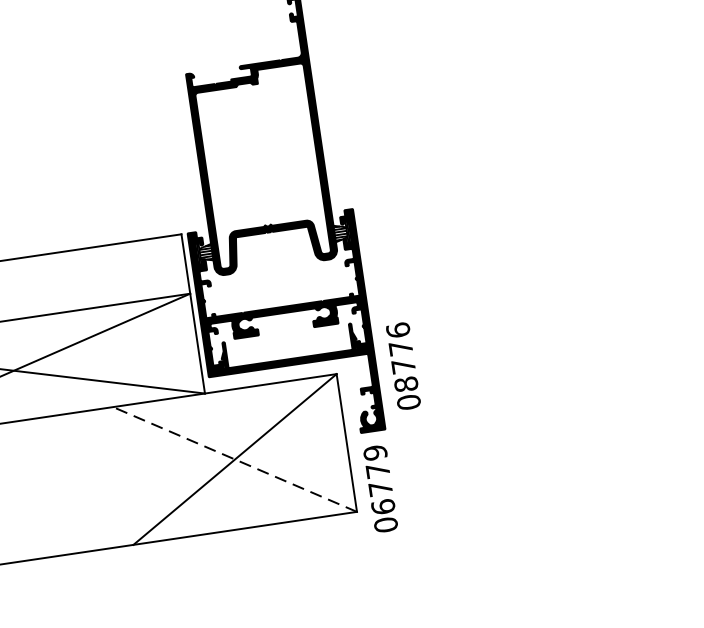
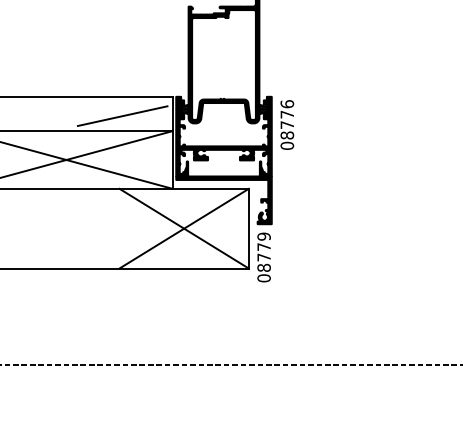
line: (99, 279) -> (122, 115), added
text: (403, 365) -> (287, 124), moved
line: (235, 459) -> (184, 228), dashed -> solid
text: (382, 506) -> (263, 267), 06779 -> 08779

